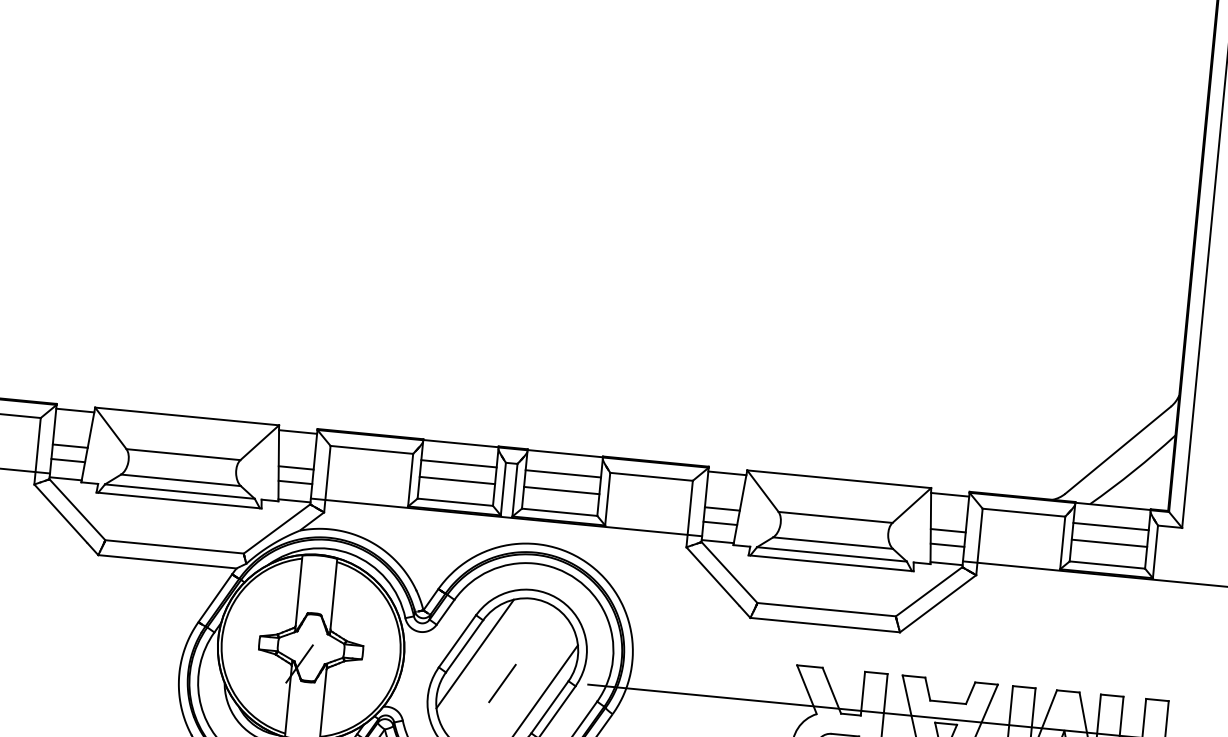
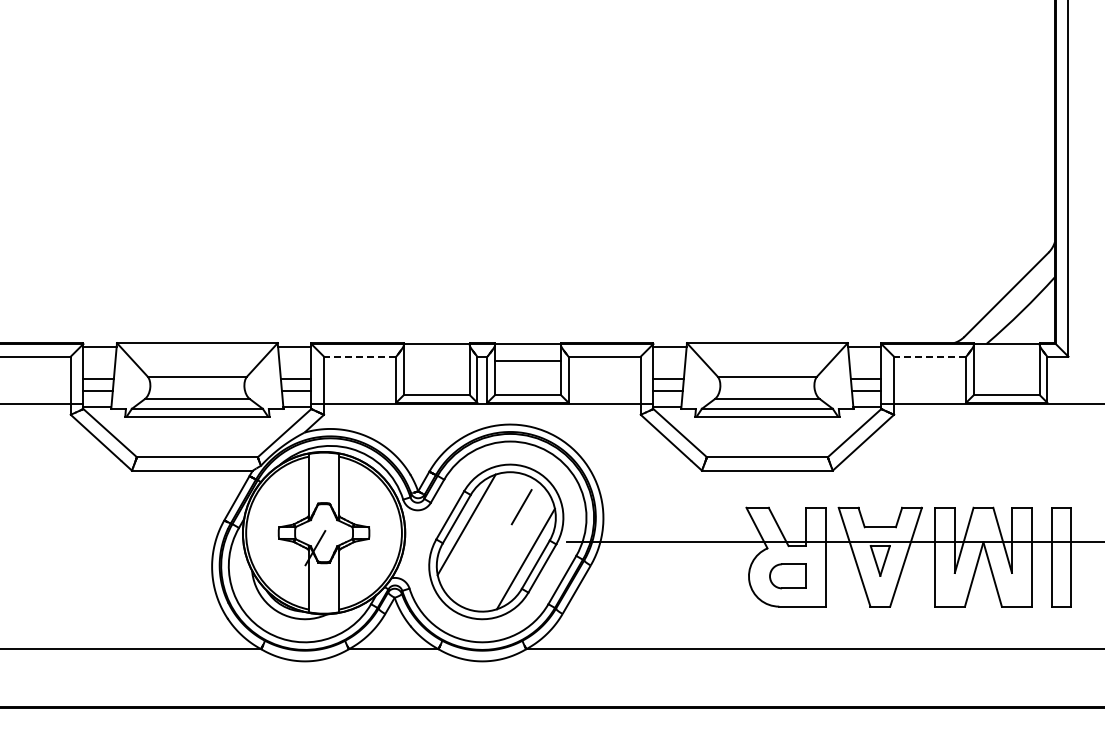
line: (371, 449) -> (359, 356), solid -> dashed
line: (458, 463) -> (436, 361), removed
line: (457, 480) -> (436, 376), removed
line: (561, 490) -> (527, 376), removed
line: (1023, 512) -> (929, 356), solid -> dashed
line: (1110, 526) -> (1006, 361), removed
line: (1109, 543) -> (1006, 376), removed
line: (502, 683) -> (521, 507), moved

